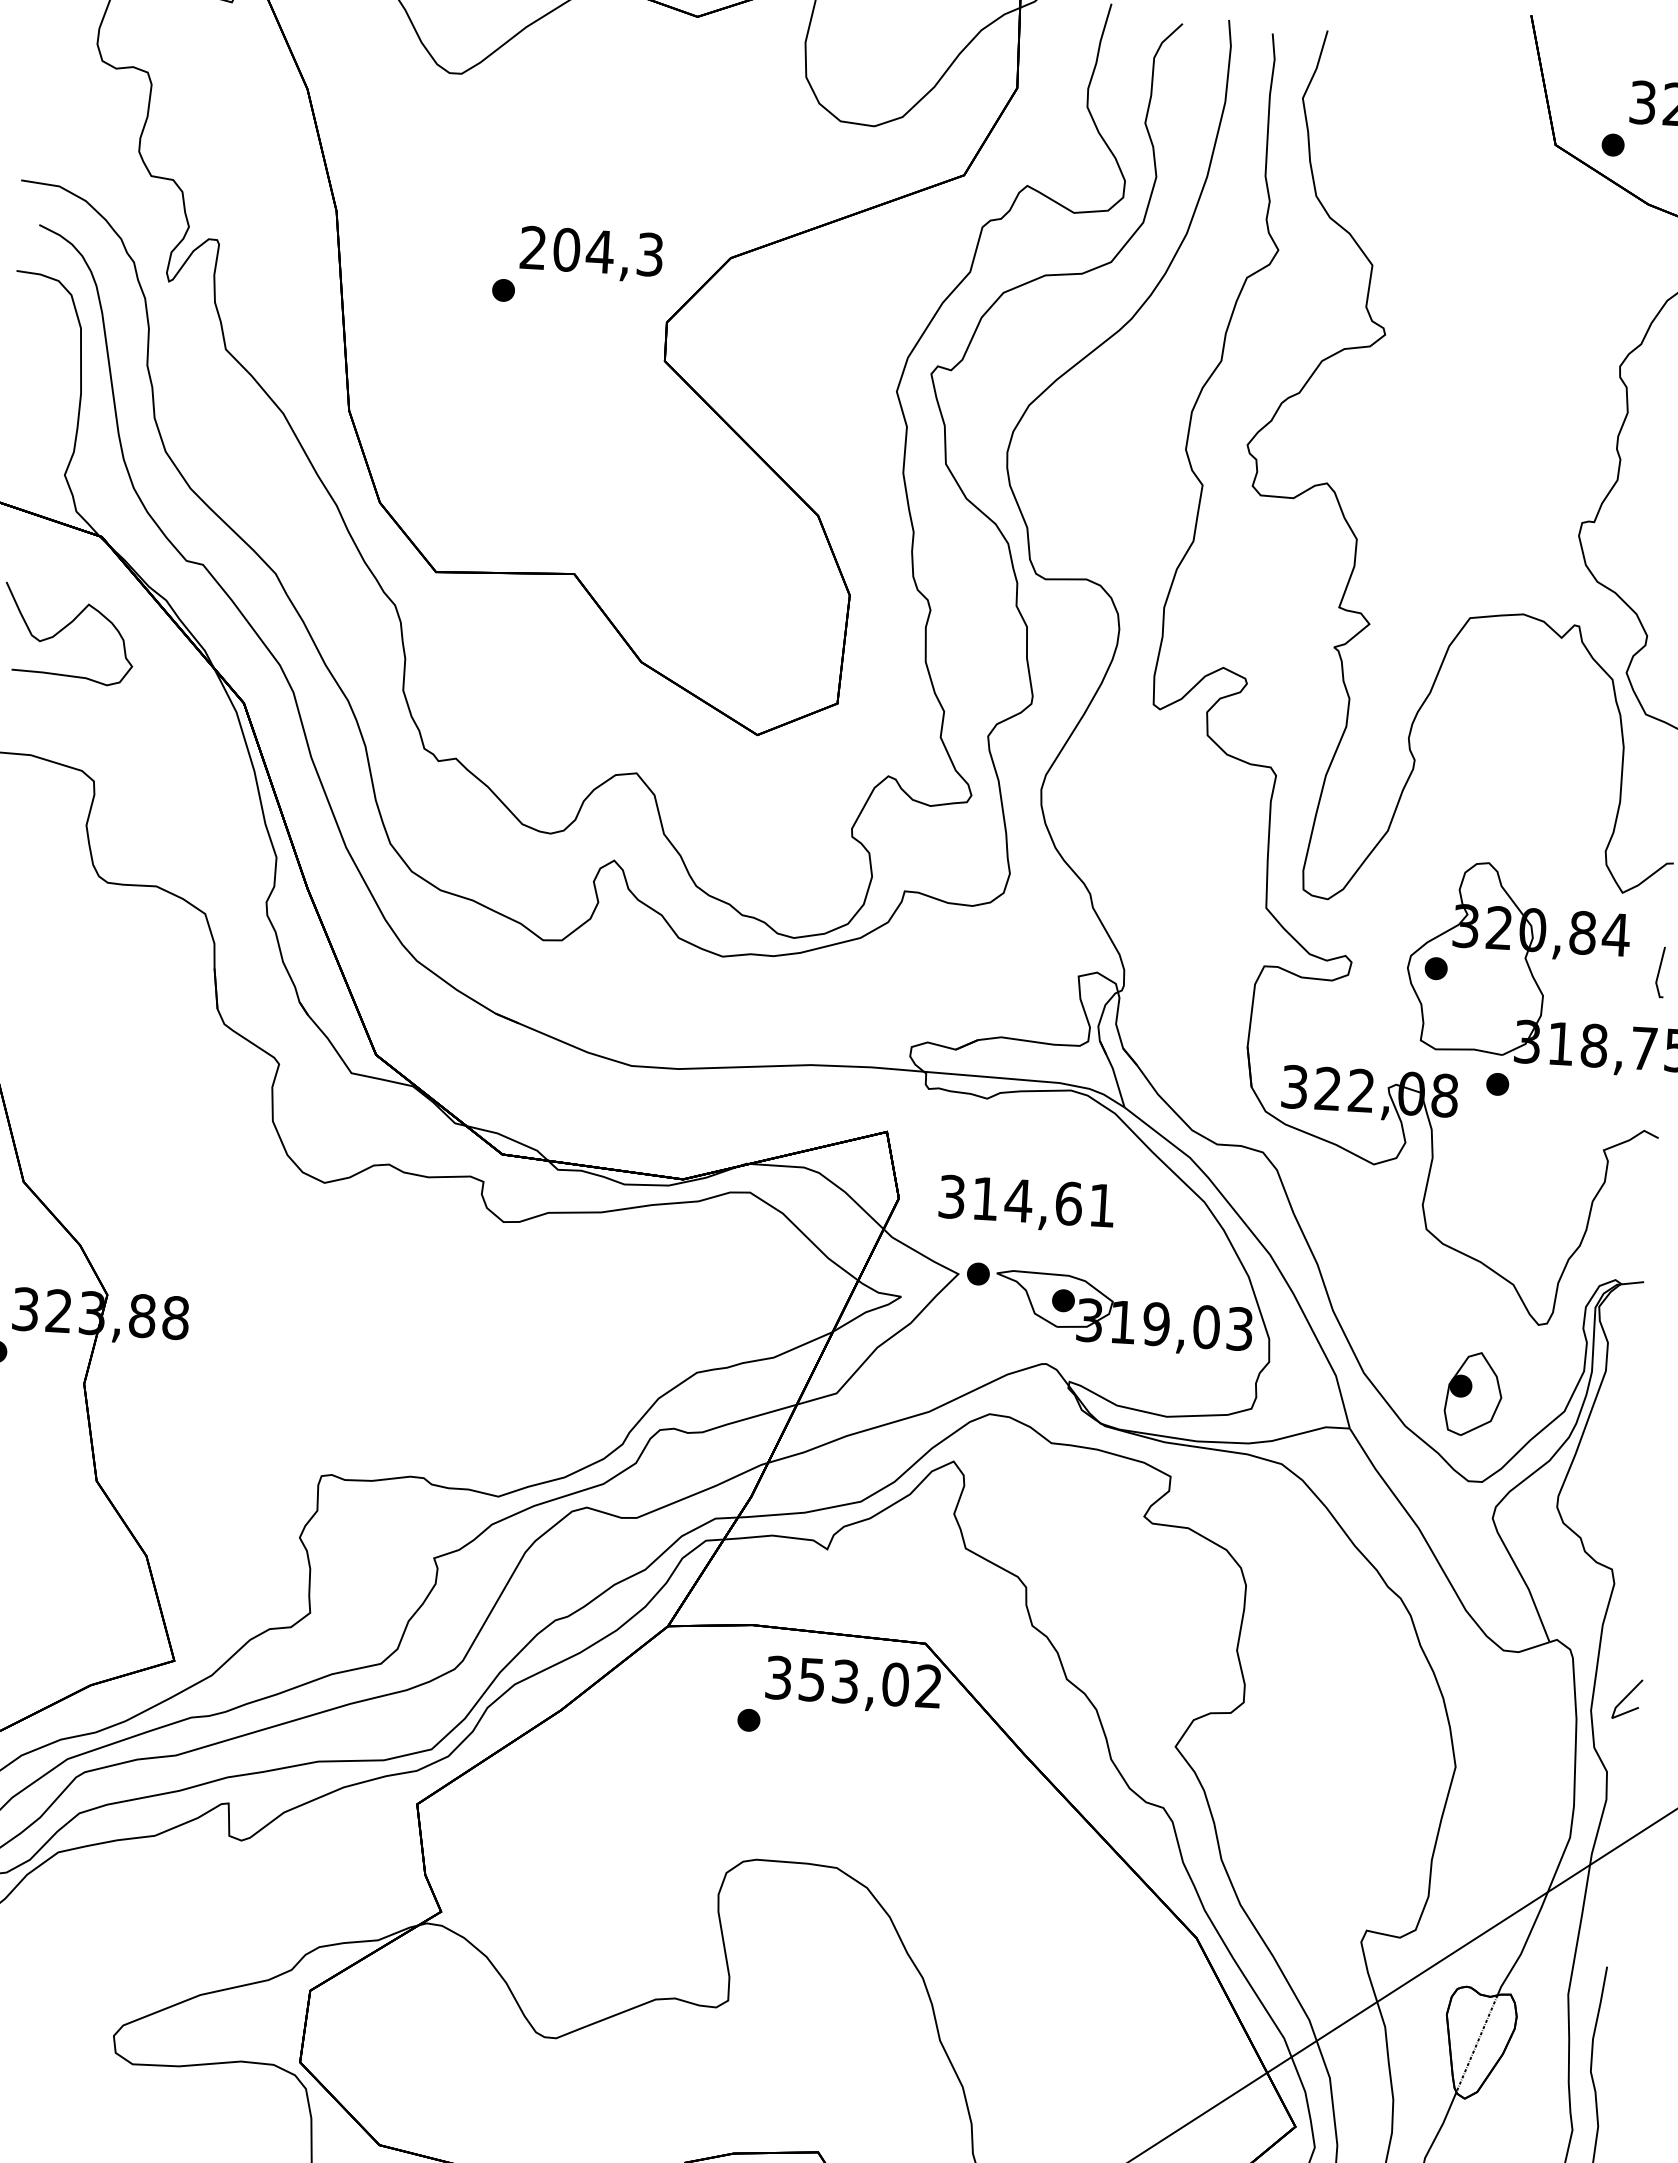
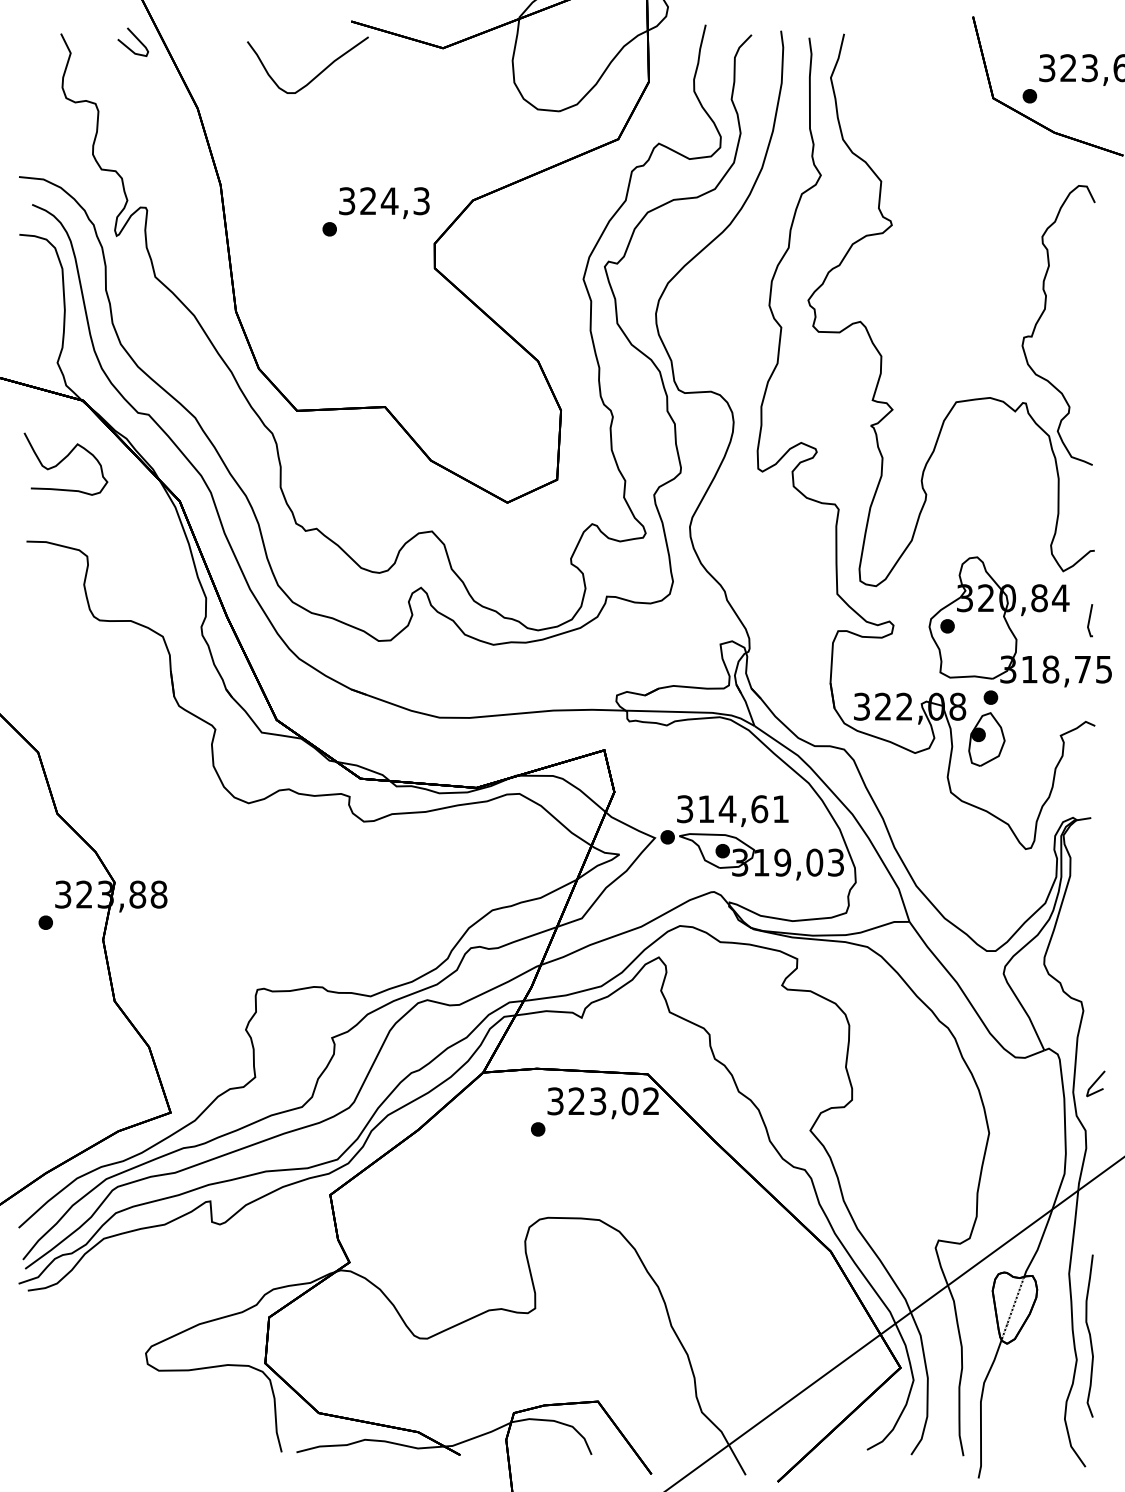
text: (549, 249) -> (357, 201), 204,3 -> 324,3
text: (1026, 1204) -> (732, 811), moved
part: (1472, 1394) -> (986, 739), moved
text: (811, 1679) -> (576, 1101), 353,02 -> 323,02

